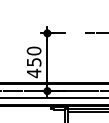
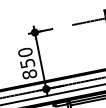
text: (33, 73) -> (29, 74), 450 -> 850

